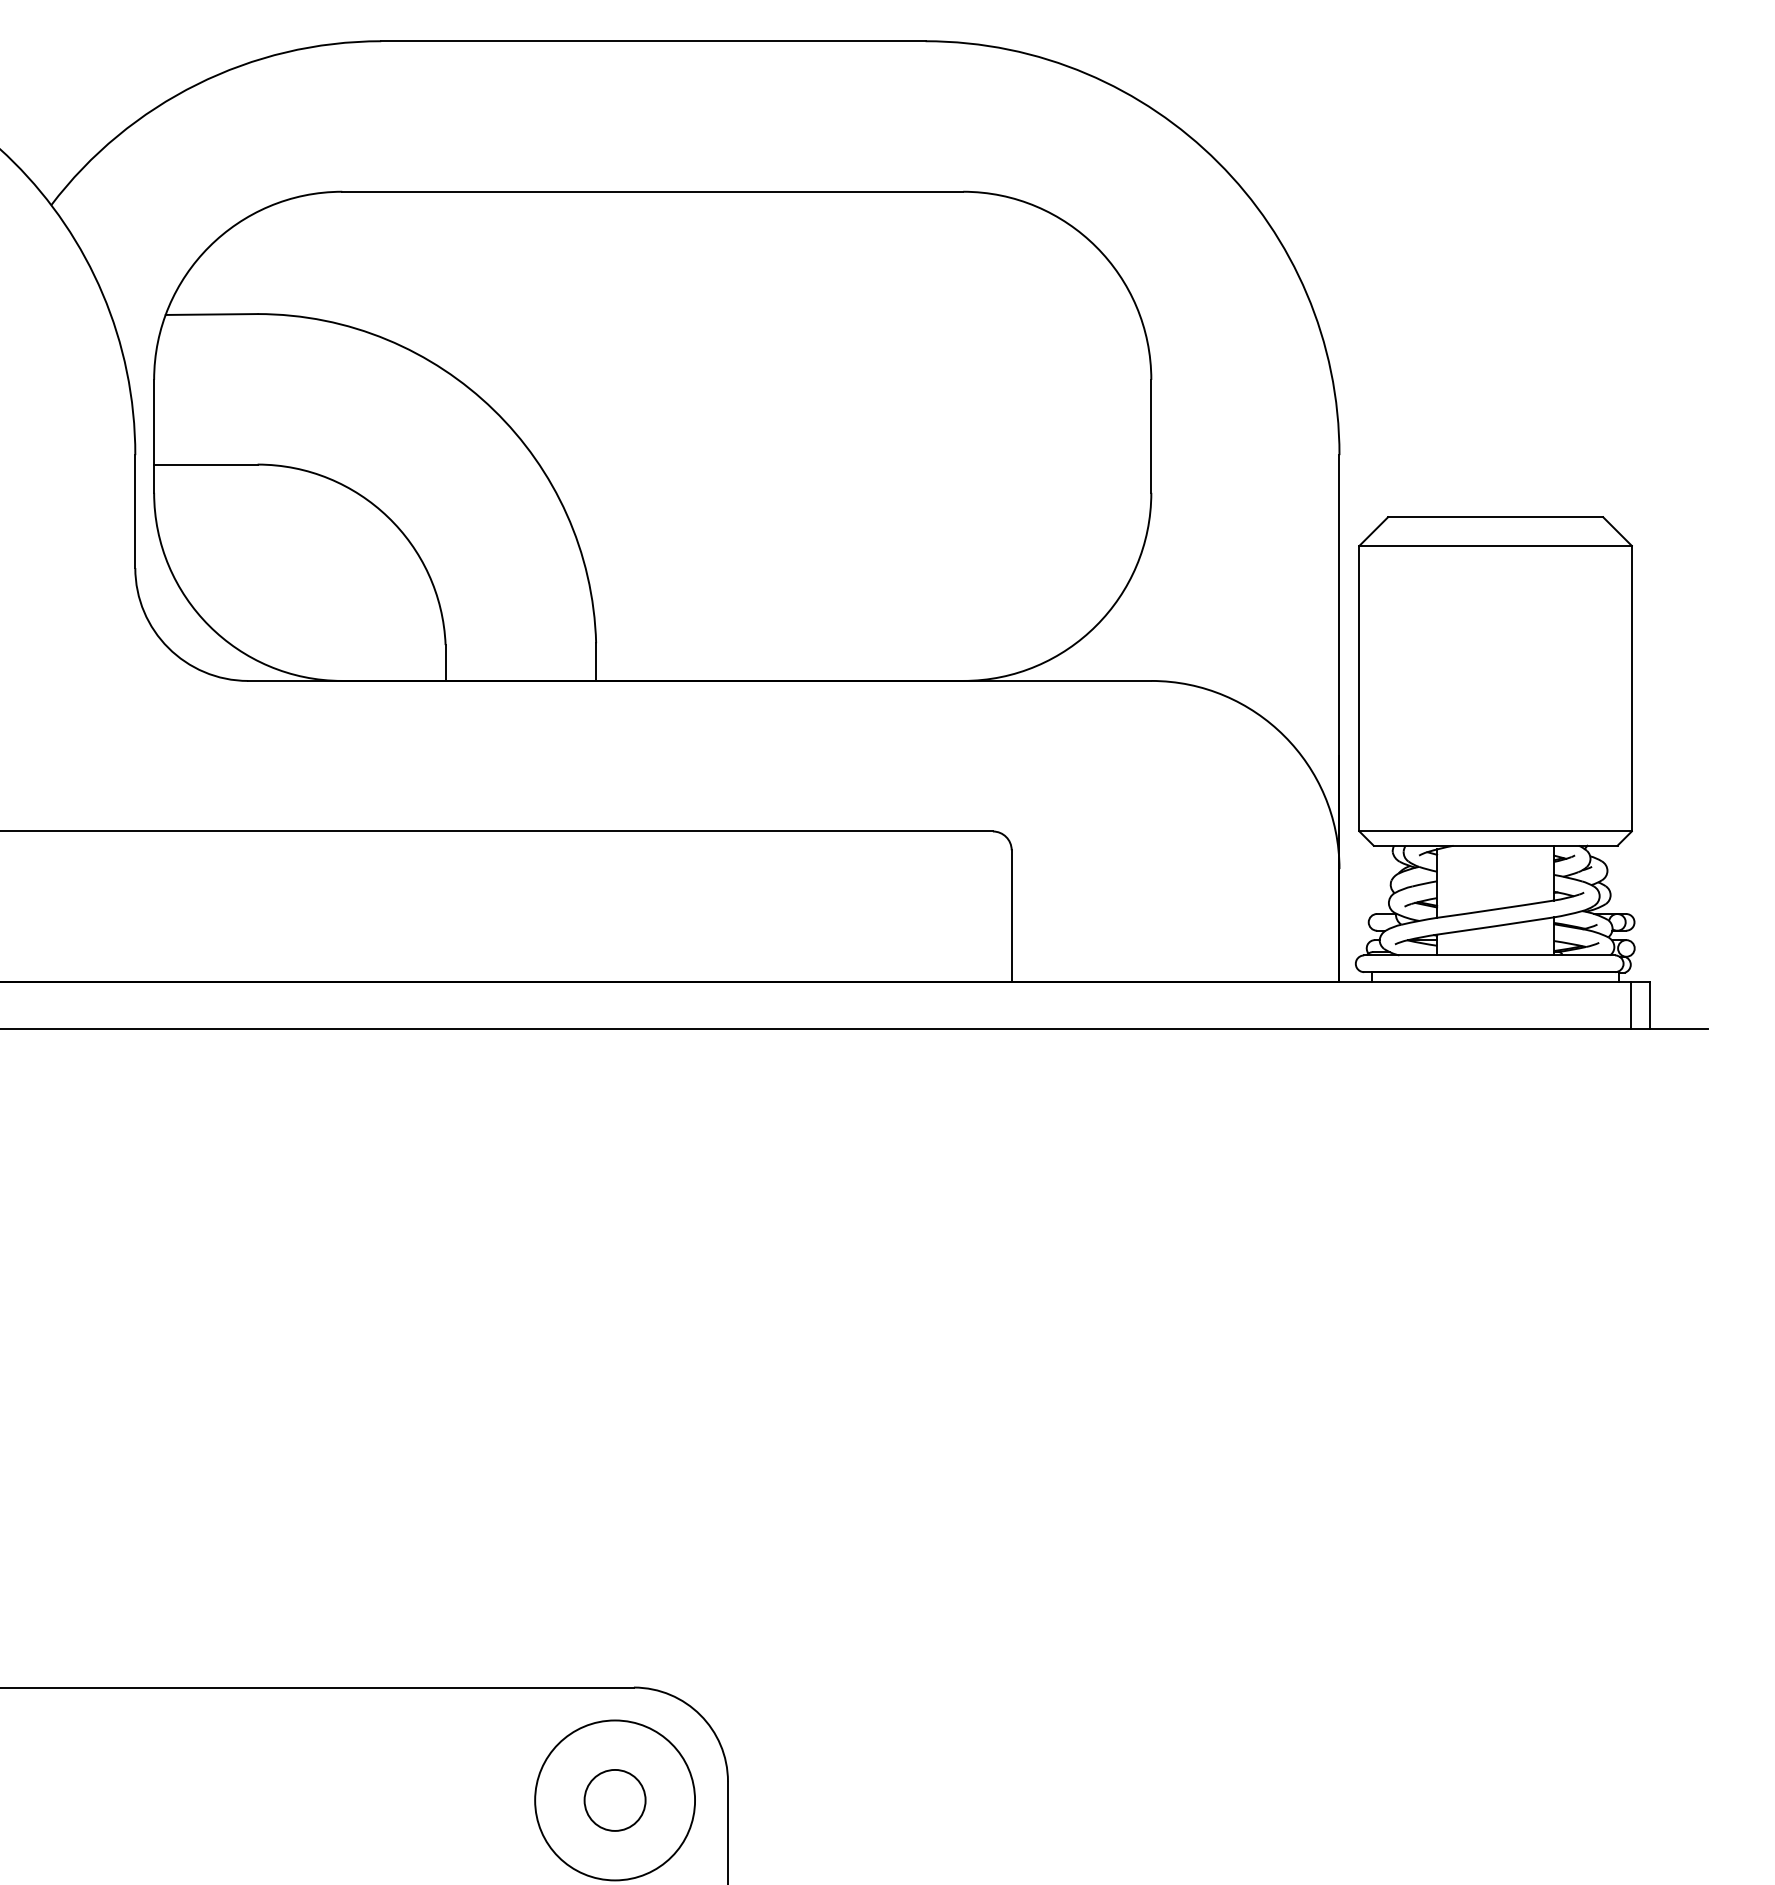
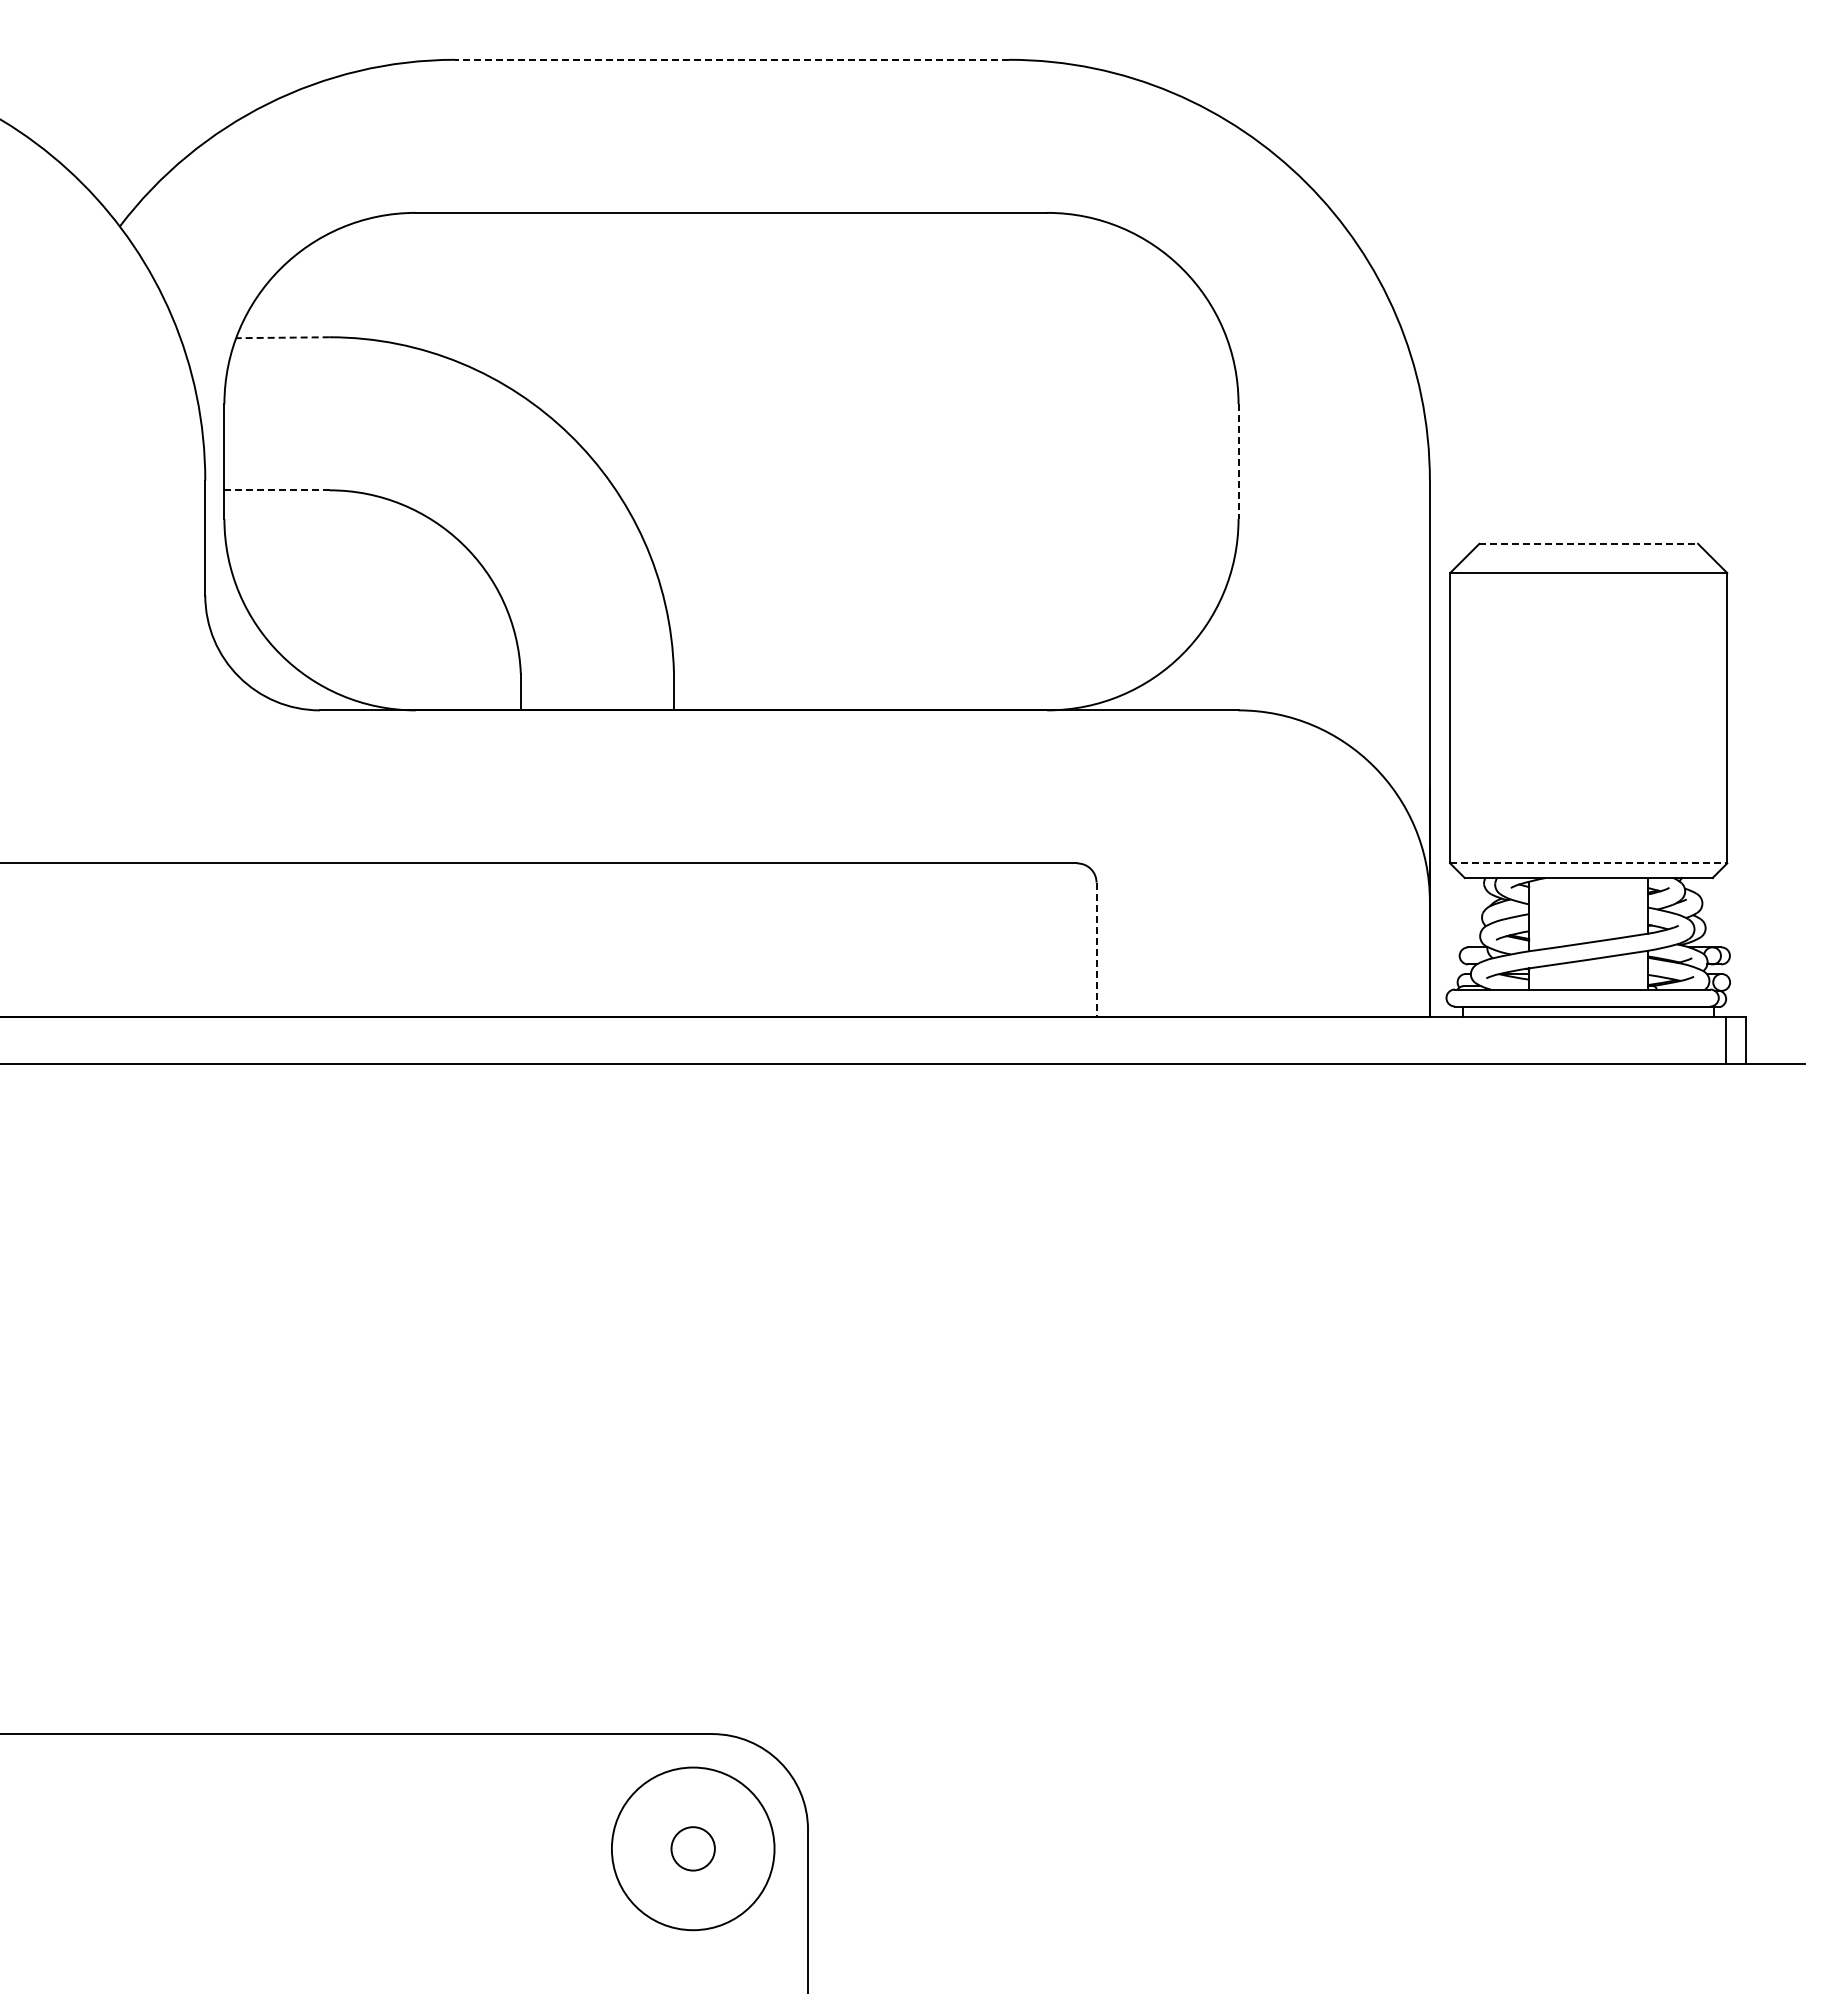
line: (653, 40) -> (732, 59), solid -> dashed
line: (211, 314) -> (282, 337), solid -> dashed
line: (1151, 437) -> (1238, 462), solid -> dashed
line: (206, 464) -> (277, 490), solid -> dashed
line: (1496, 516) -> (1589, 543), solid -> dashed
line: (1495, 831) -> (1588, 863), solid -> dashed
line: (1011, 916) -> (1096, 949), solid -> dashed
circle: (615, 1800) -> (693, 1848), size x0.7

